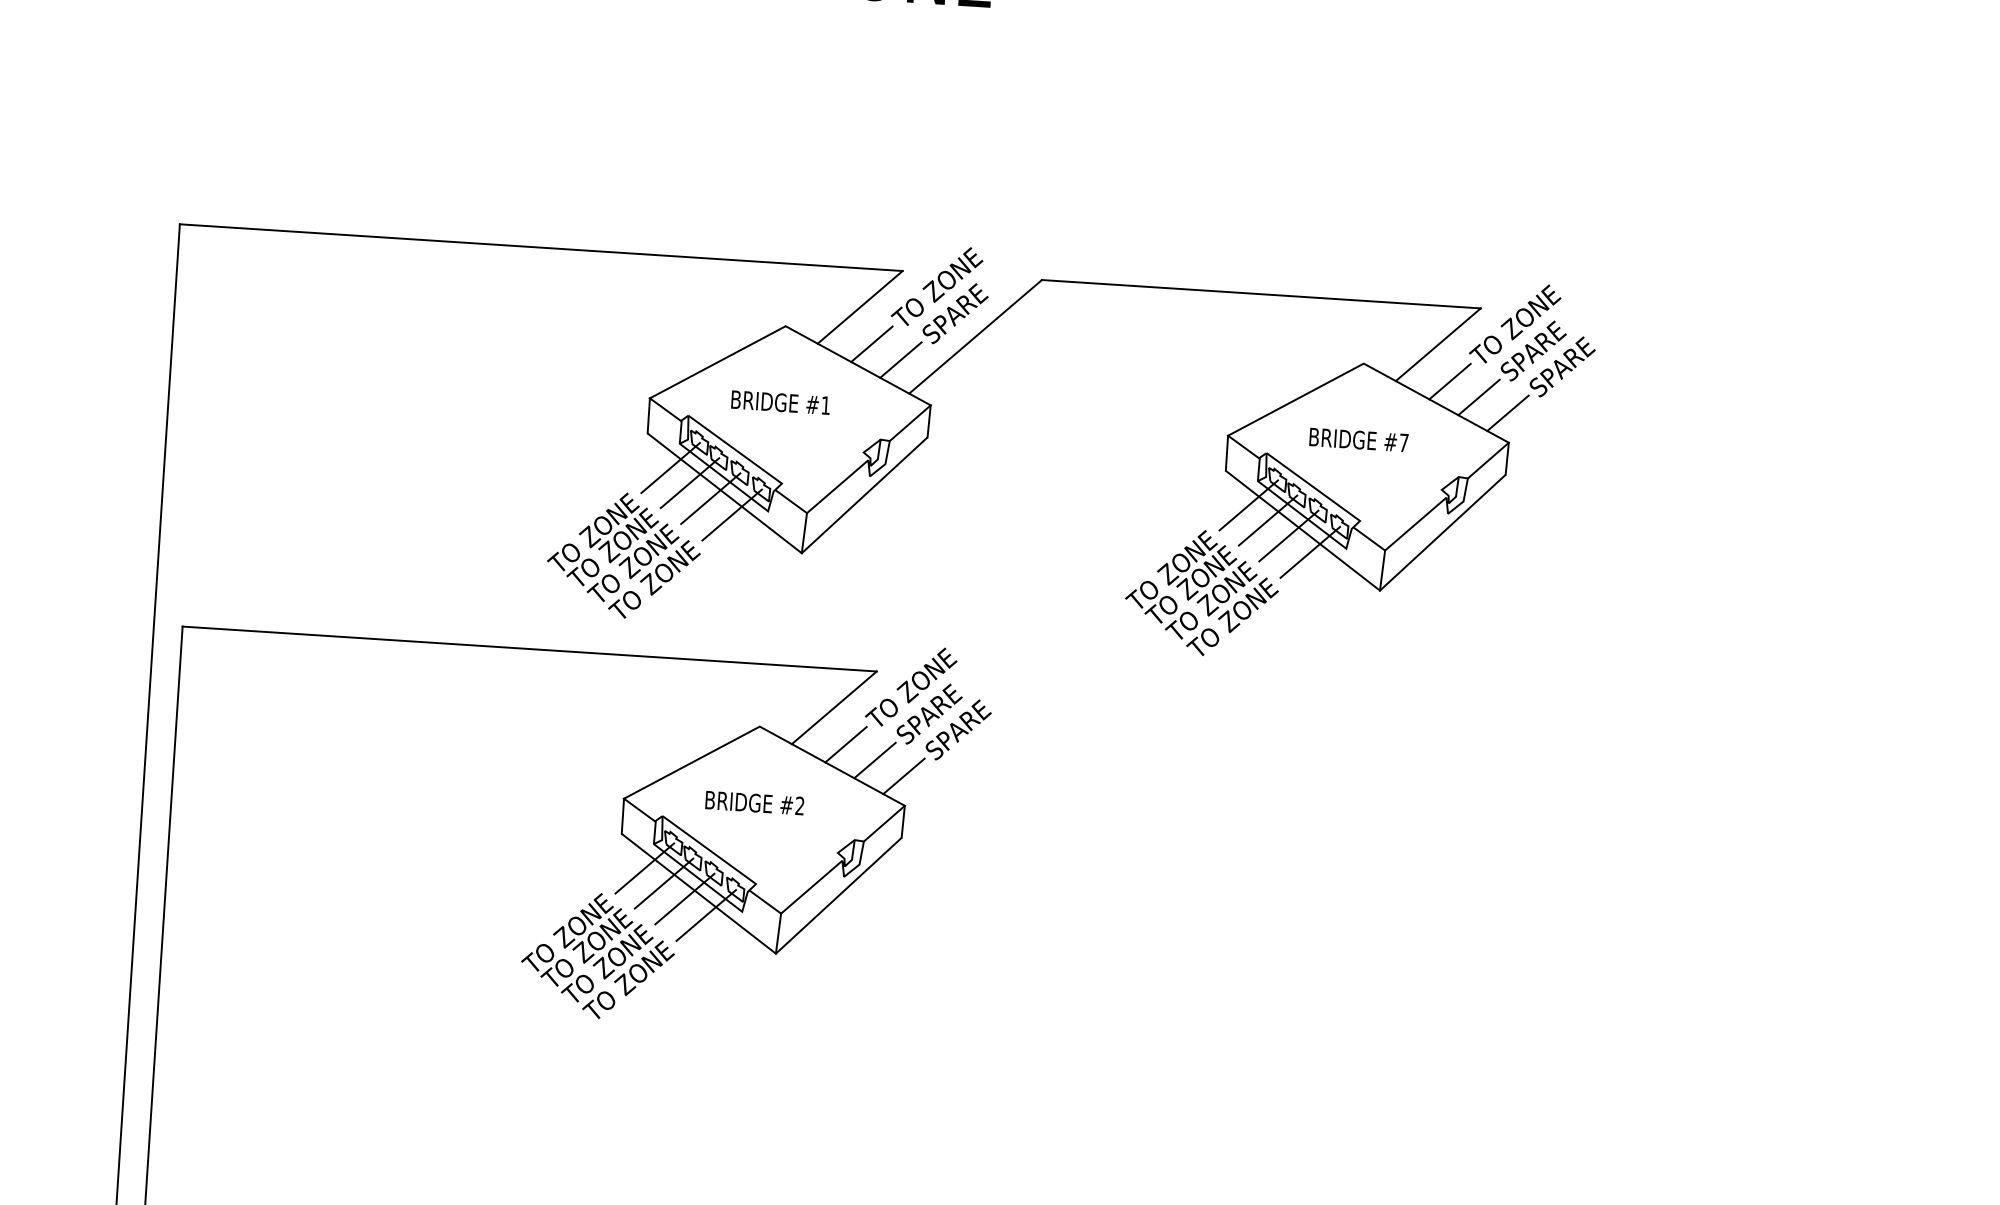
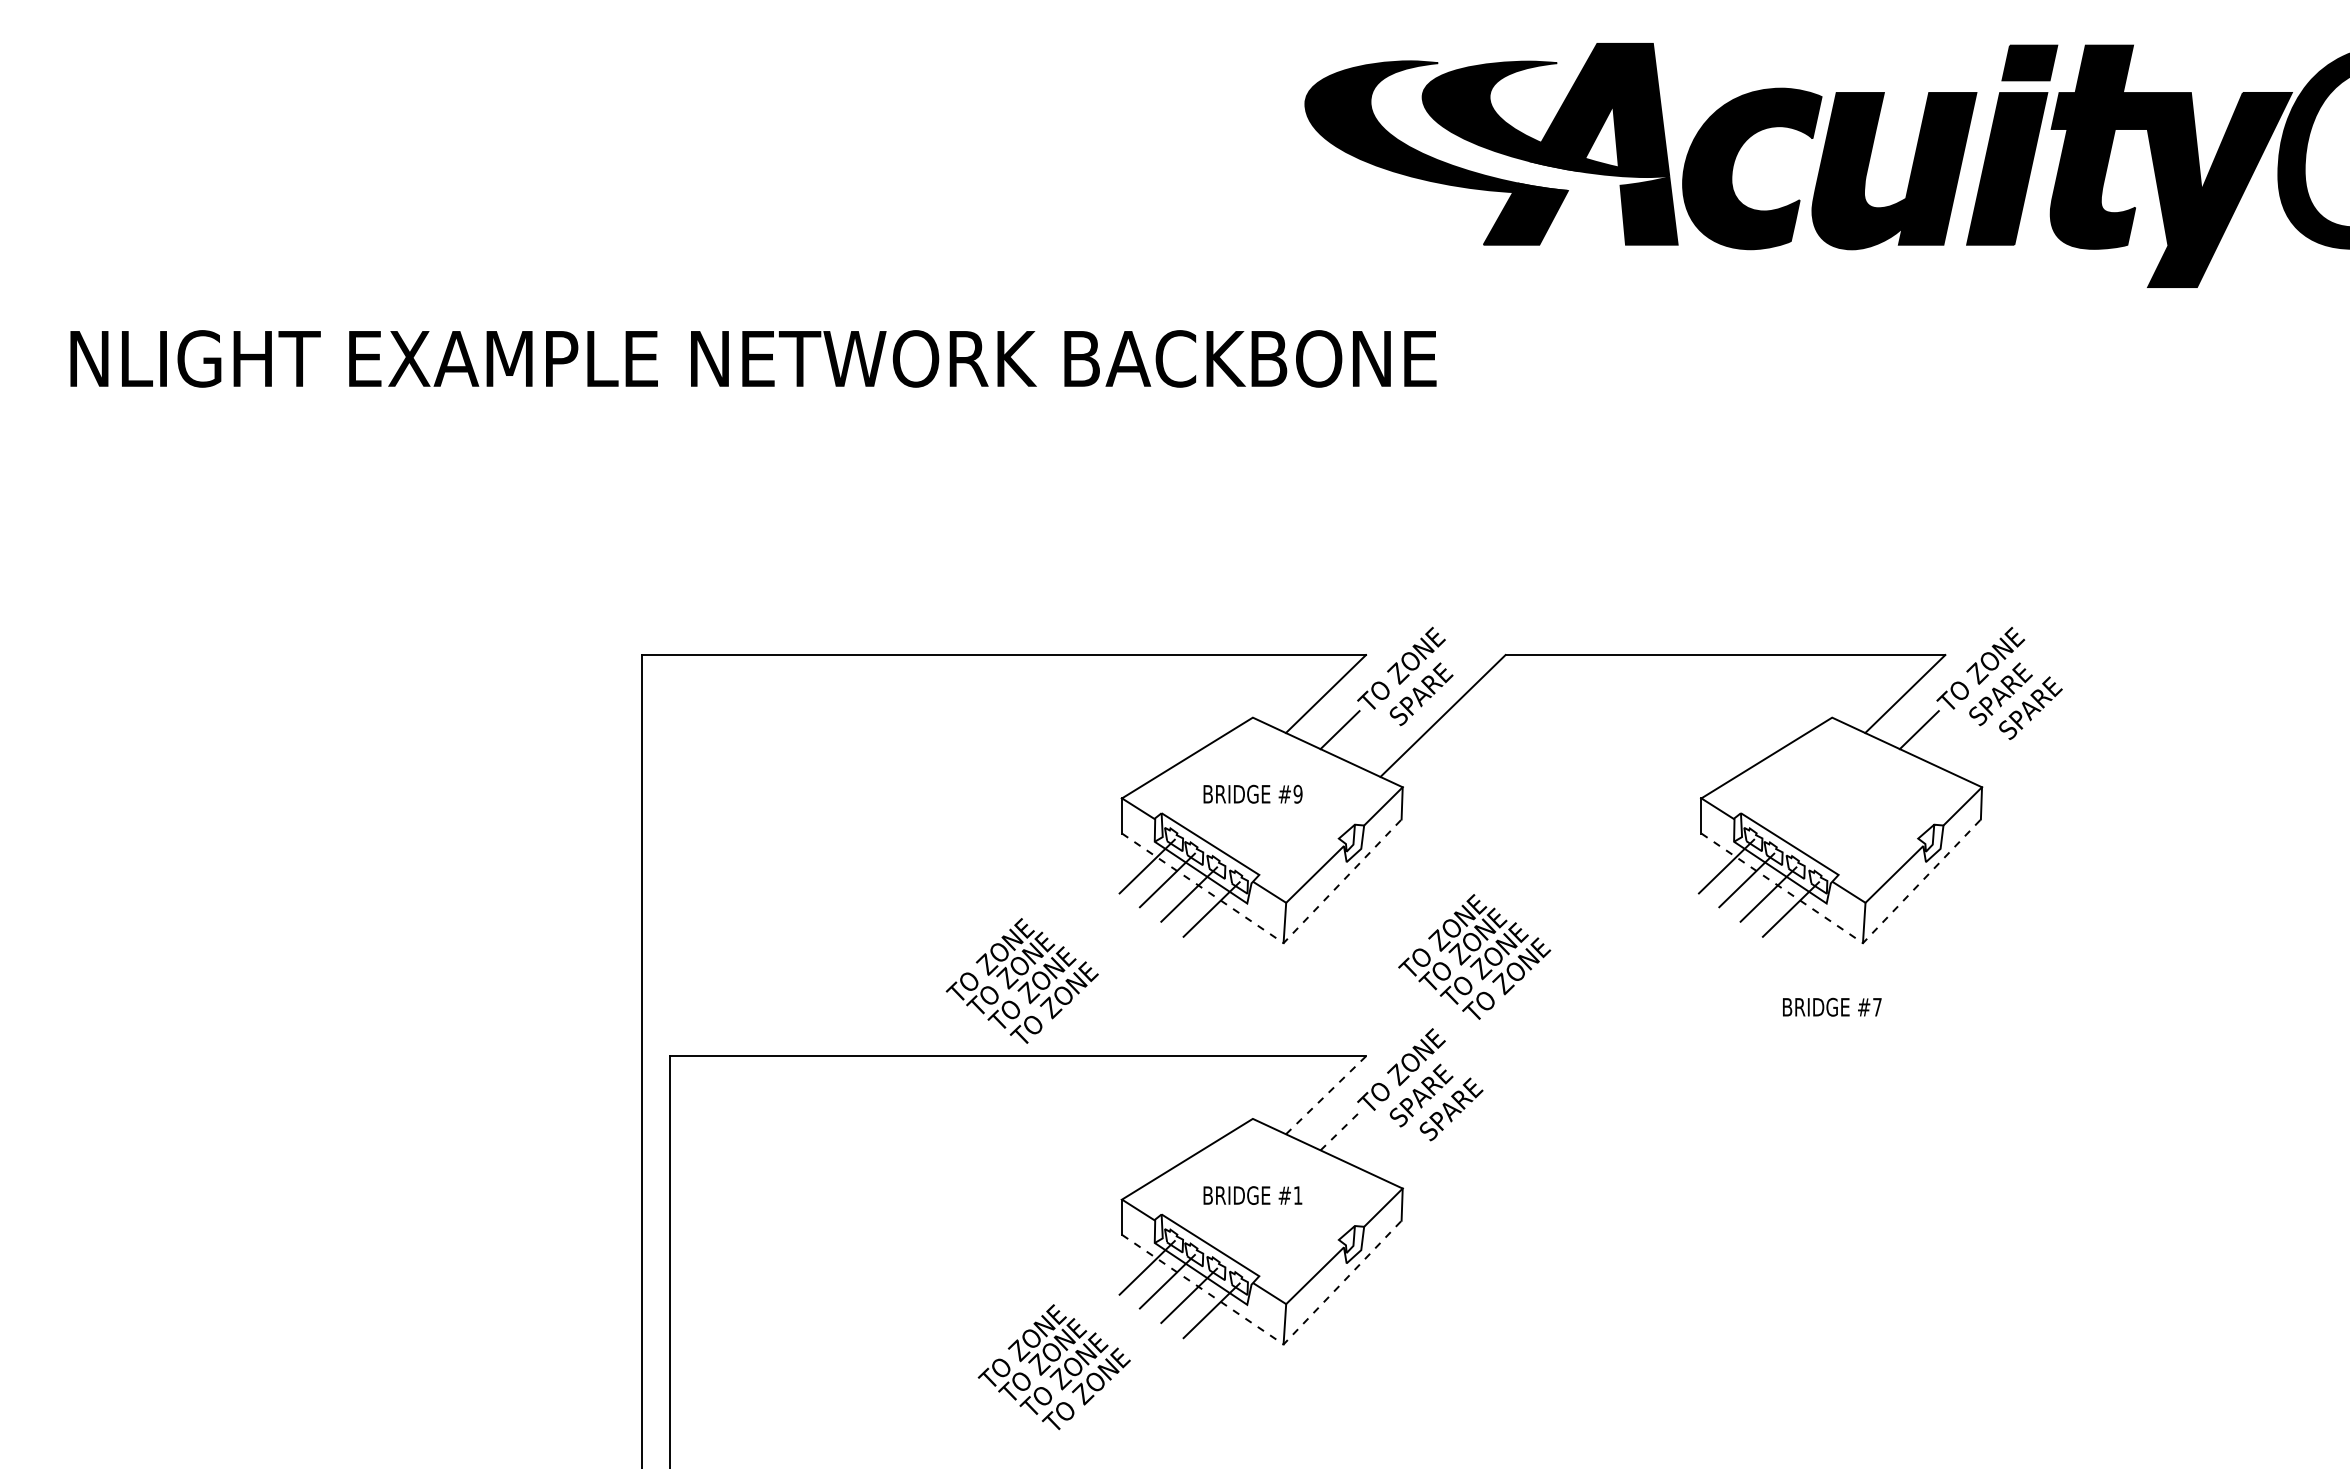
line: (900, 360) -> (1369, 744), removed
line: (1478, 397) -> (1948, 744), removed
text: (825, 404) -> (1297, 793), #1 -> #9
line: (1507, 412) -> (1978, 757), removed
text: (1359, 439) -> (1832, 1006), moved
line: (792, 545) -> (1273, 936), solid -> dashed
text: (623, 555) -> (1021, 980), moved
line: (1370, 583) -> (1853, 936), solid -> dashed
text: (1202, 592) -> (1474, 956), moved
line: (834, 708) -> (1326, 1095), solid -> dashed
line: (846, 744) -> (1340, 1131), solid -> dashed
line: (874, 760) -> (1369, 1145), removed
line: (903, 776) -> (1399, 1159), removed
text: (799, 805) -> (1297, 1195), #2 -> #1
line: (766, 946) -> (1273, 1337), solid -> dashed
text: (597, 956) -> (1053, 1367), moved

